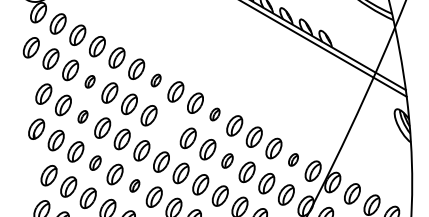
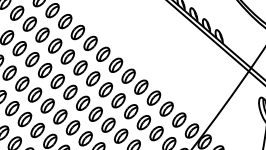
part: (155, 80) -> (90, 43), size x1.67
part: (89, 81) -> (42, 34), size x1.67
part: (214, 114) -> (128, 76), size x1.67
part: (82, 116) -> (32, 59), size x1.67
part: (168, 126) -> (93, 78), added
part: (293, 159) -> (179, 119), size x1.67
part: (227, 160) -> (131, 111), size x1.43
part: (95, 162) -> (35, 94), size x1.43
part: (134, 185) -> (60, 116), size x1.67

